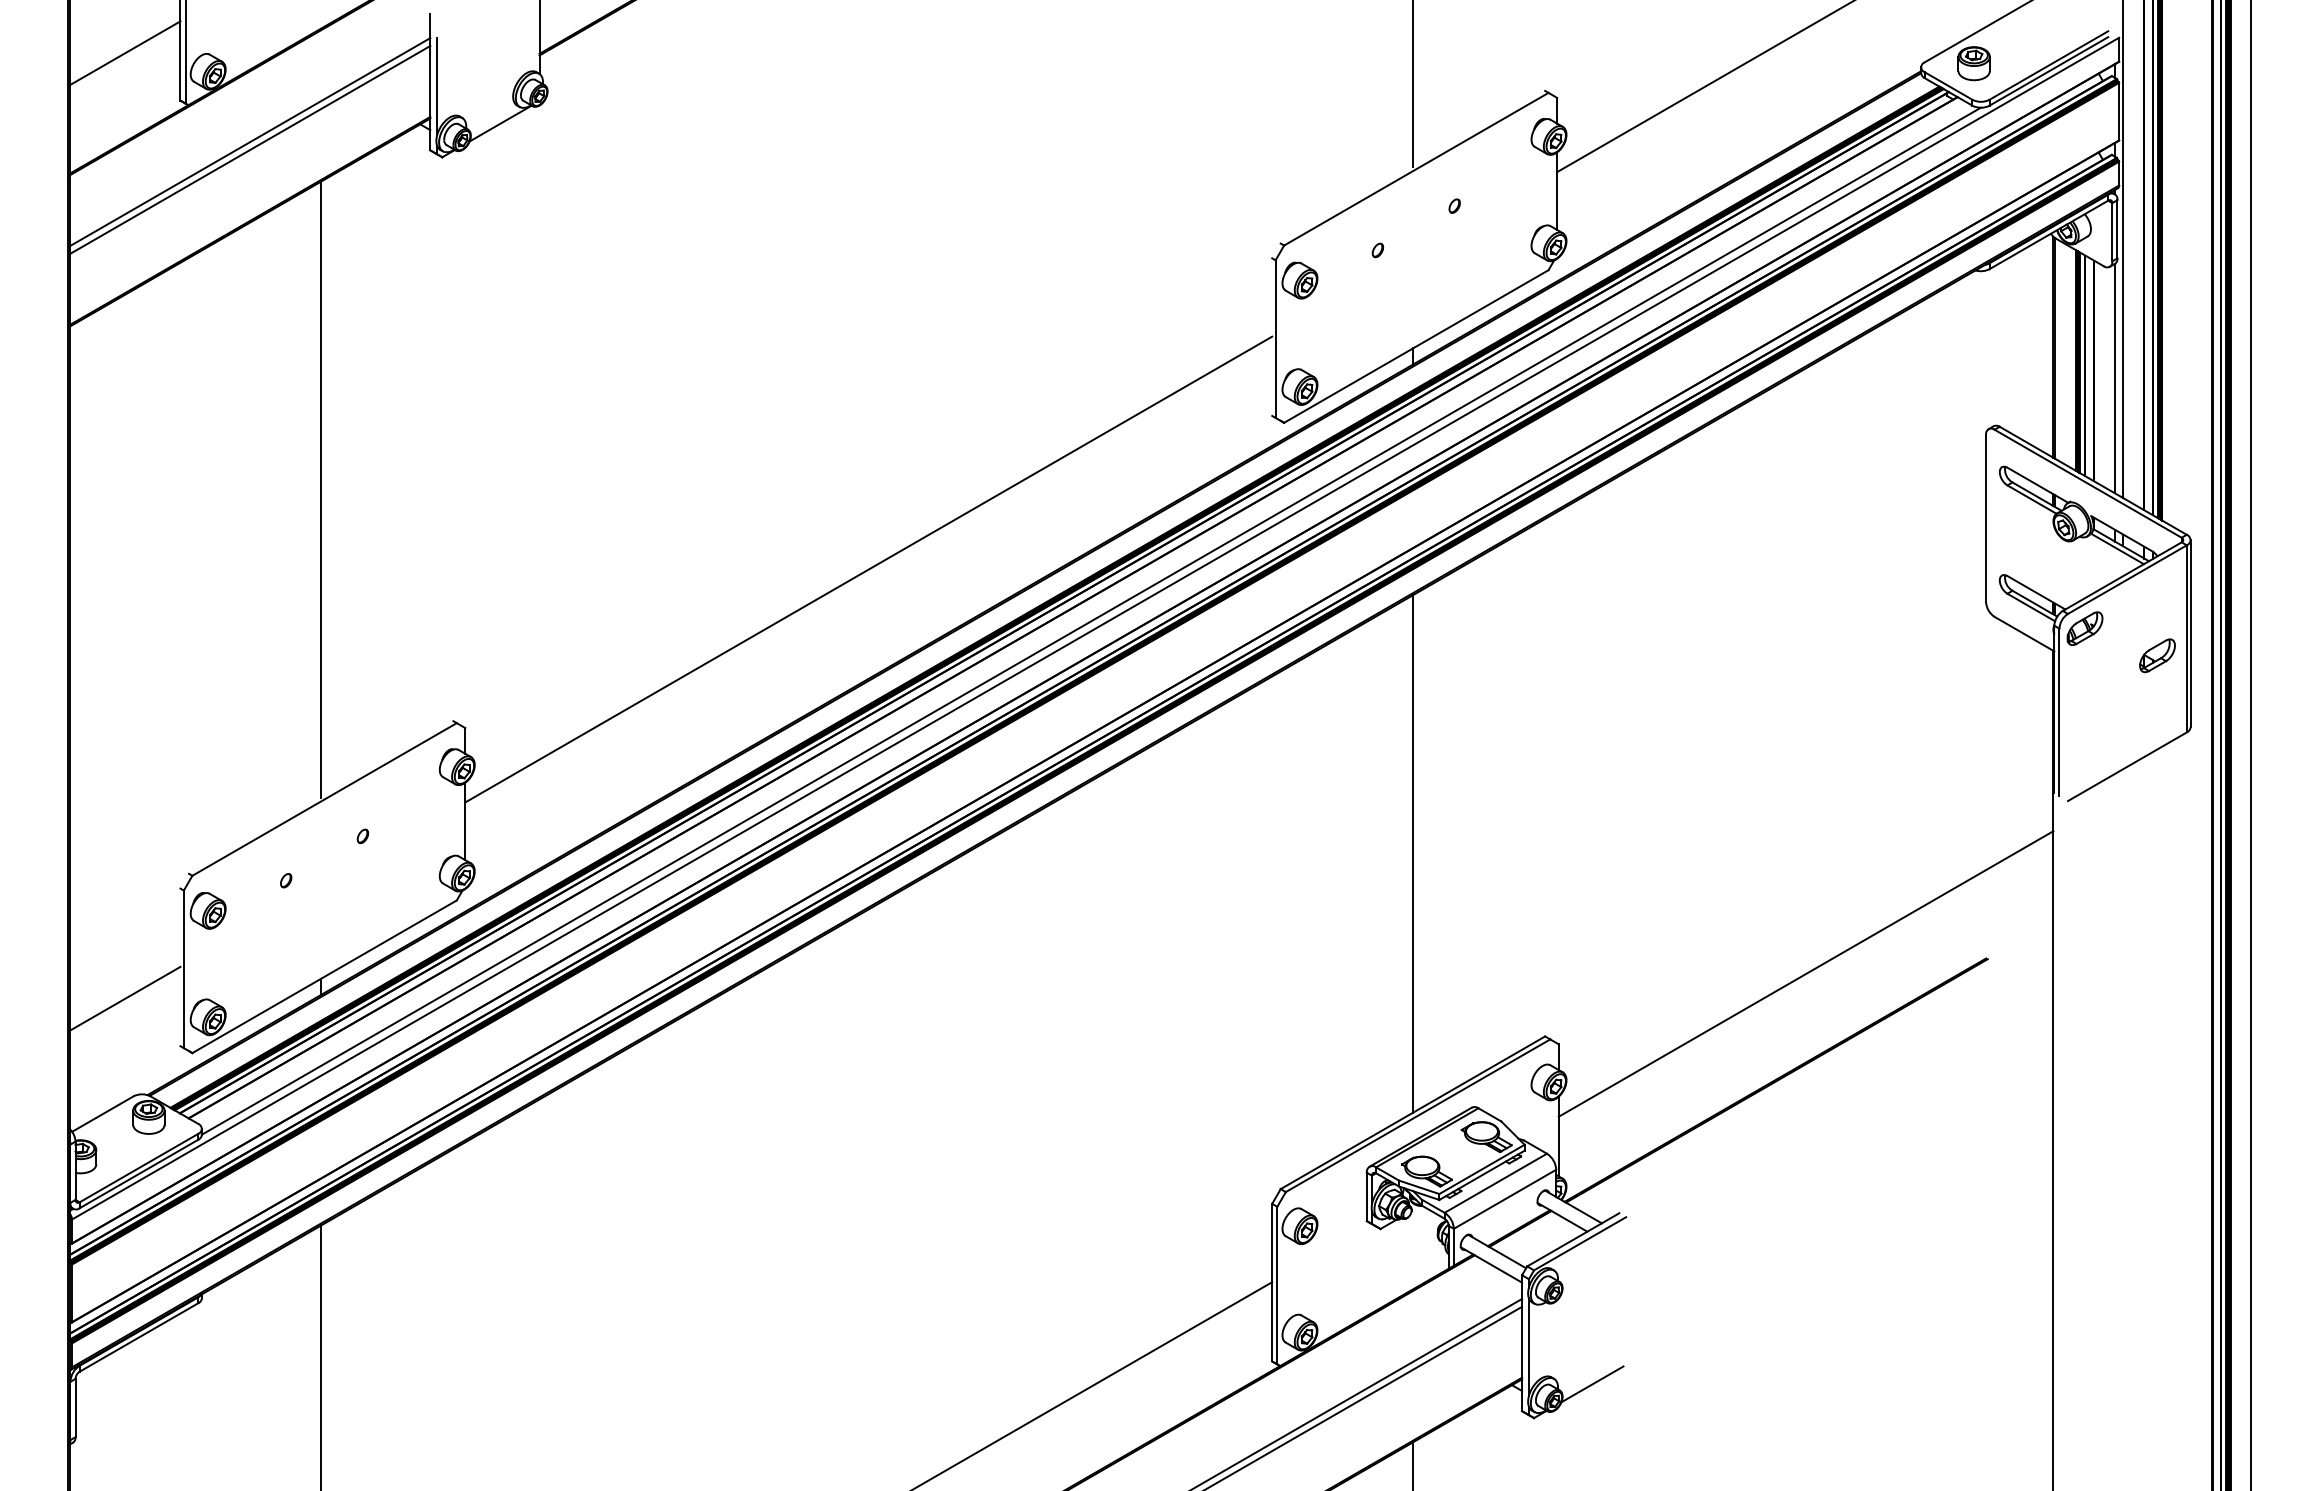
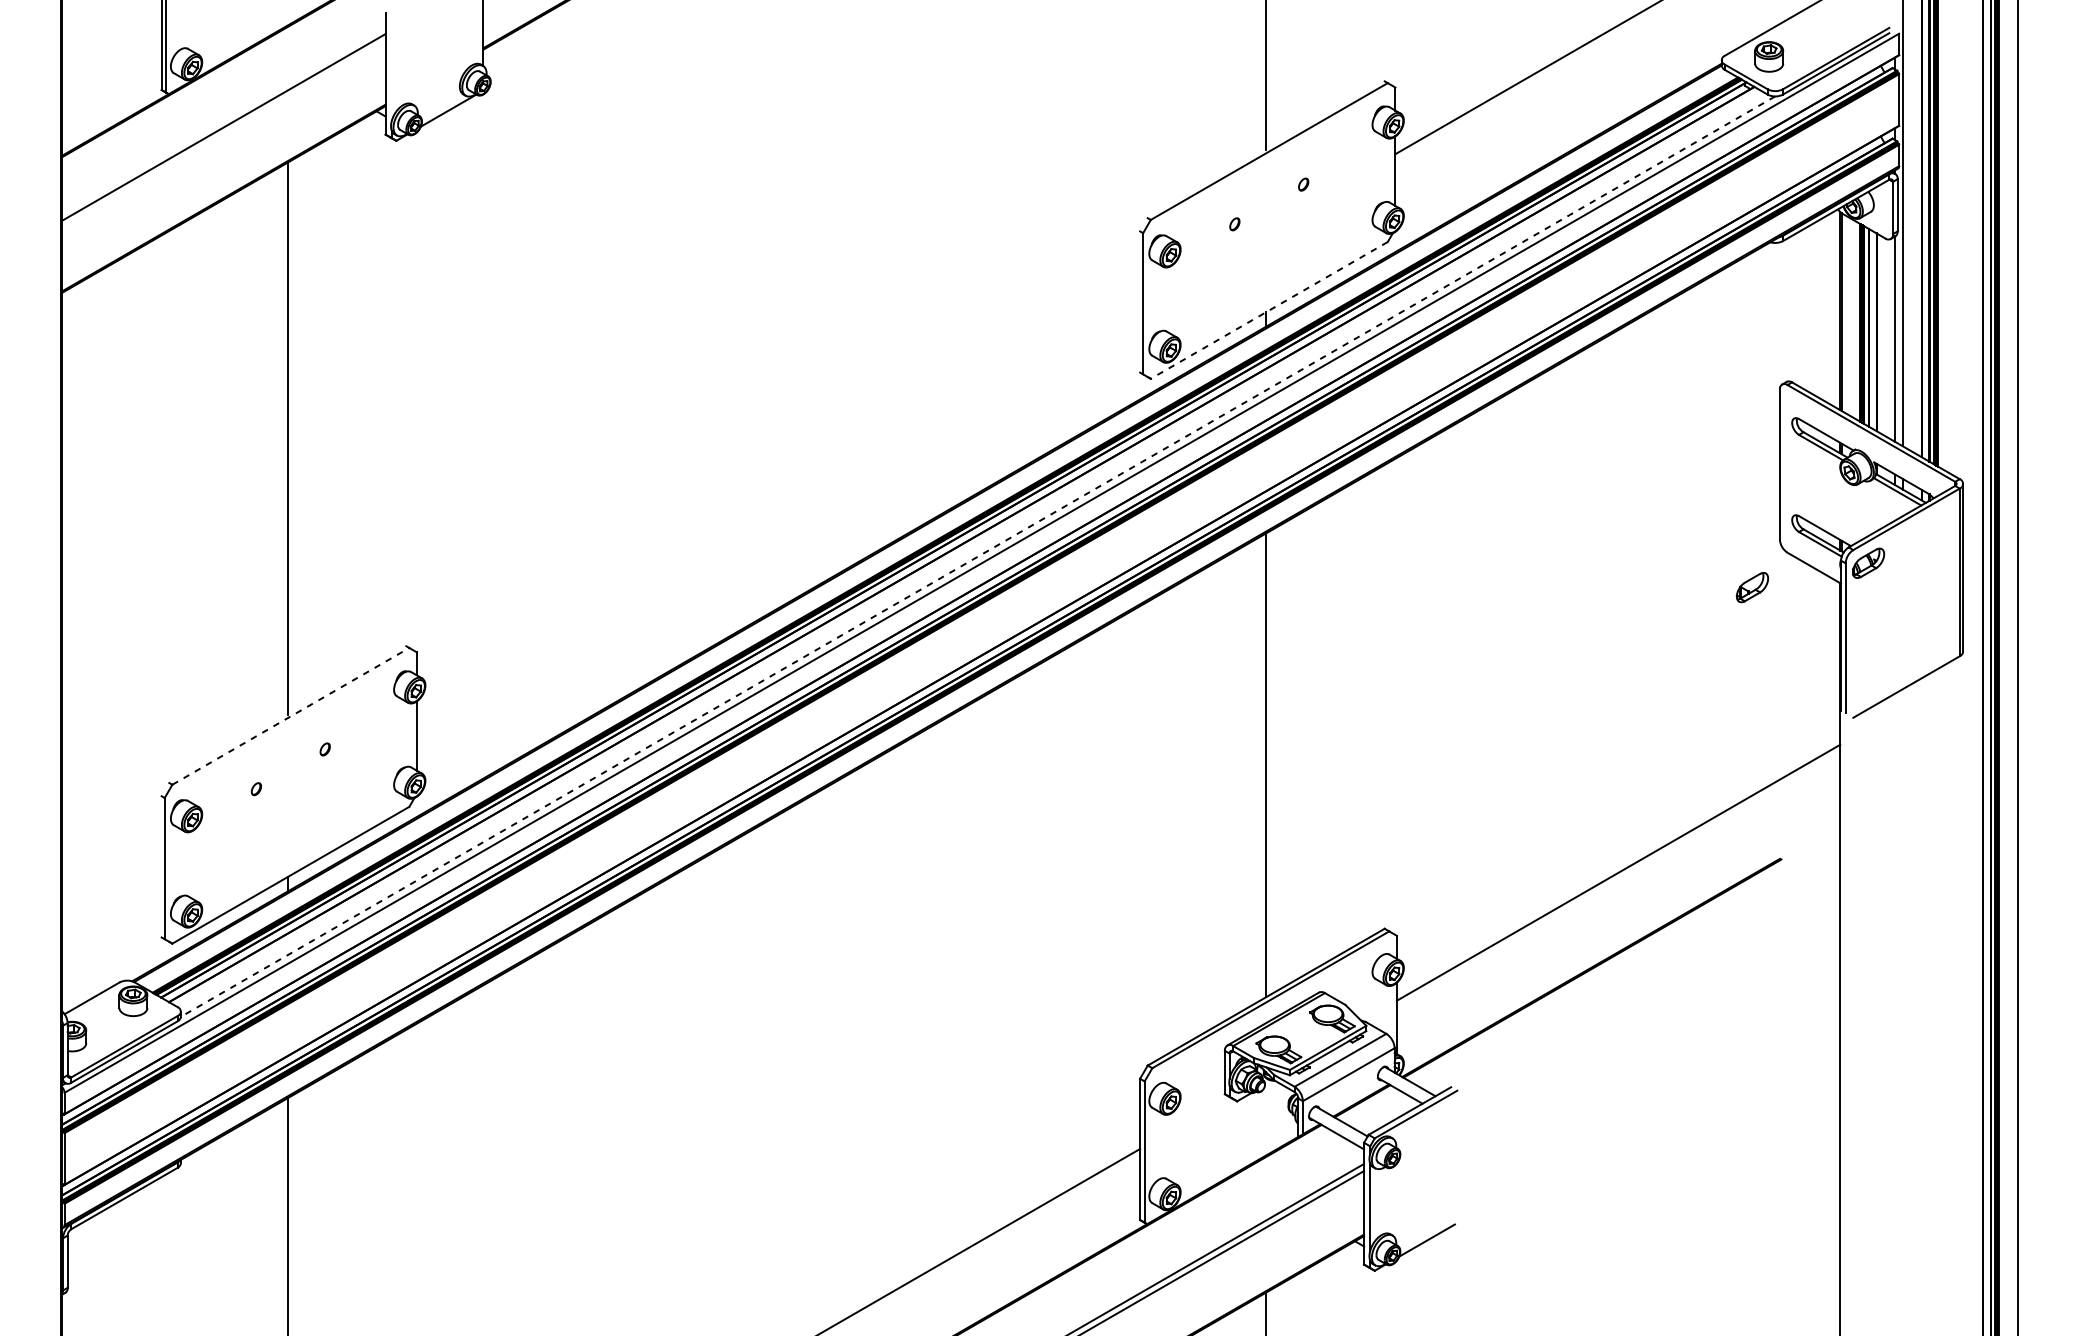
line: (124, 53) -> (111, 47), removed
line: (437, 86) -> (392, 77), removed
line: (249, 149) -> (223, 133), removed
line: (1416, 346) -> (1269, 310), solid -> dashed
line: (868, 569) -> (778, 510), removed
line: (1090, 621) -> (977, 556), solid -> dashed
part: (2157, 655) -> (1752, 587), moved
line: (324, 799) -> (290, 716), solid -> dashed
line: (124, 998) -> (111, 894), removed

